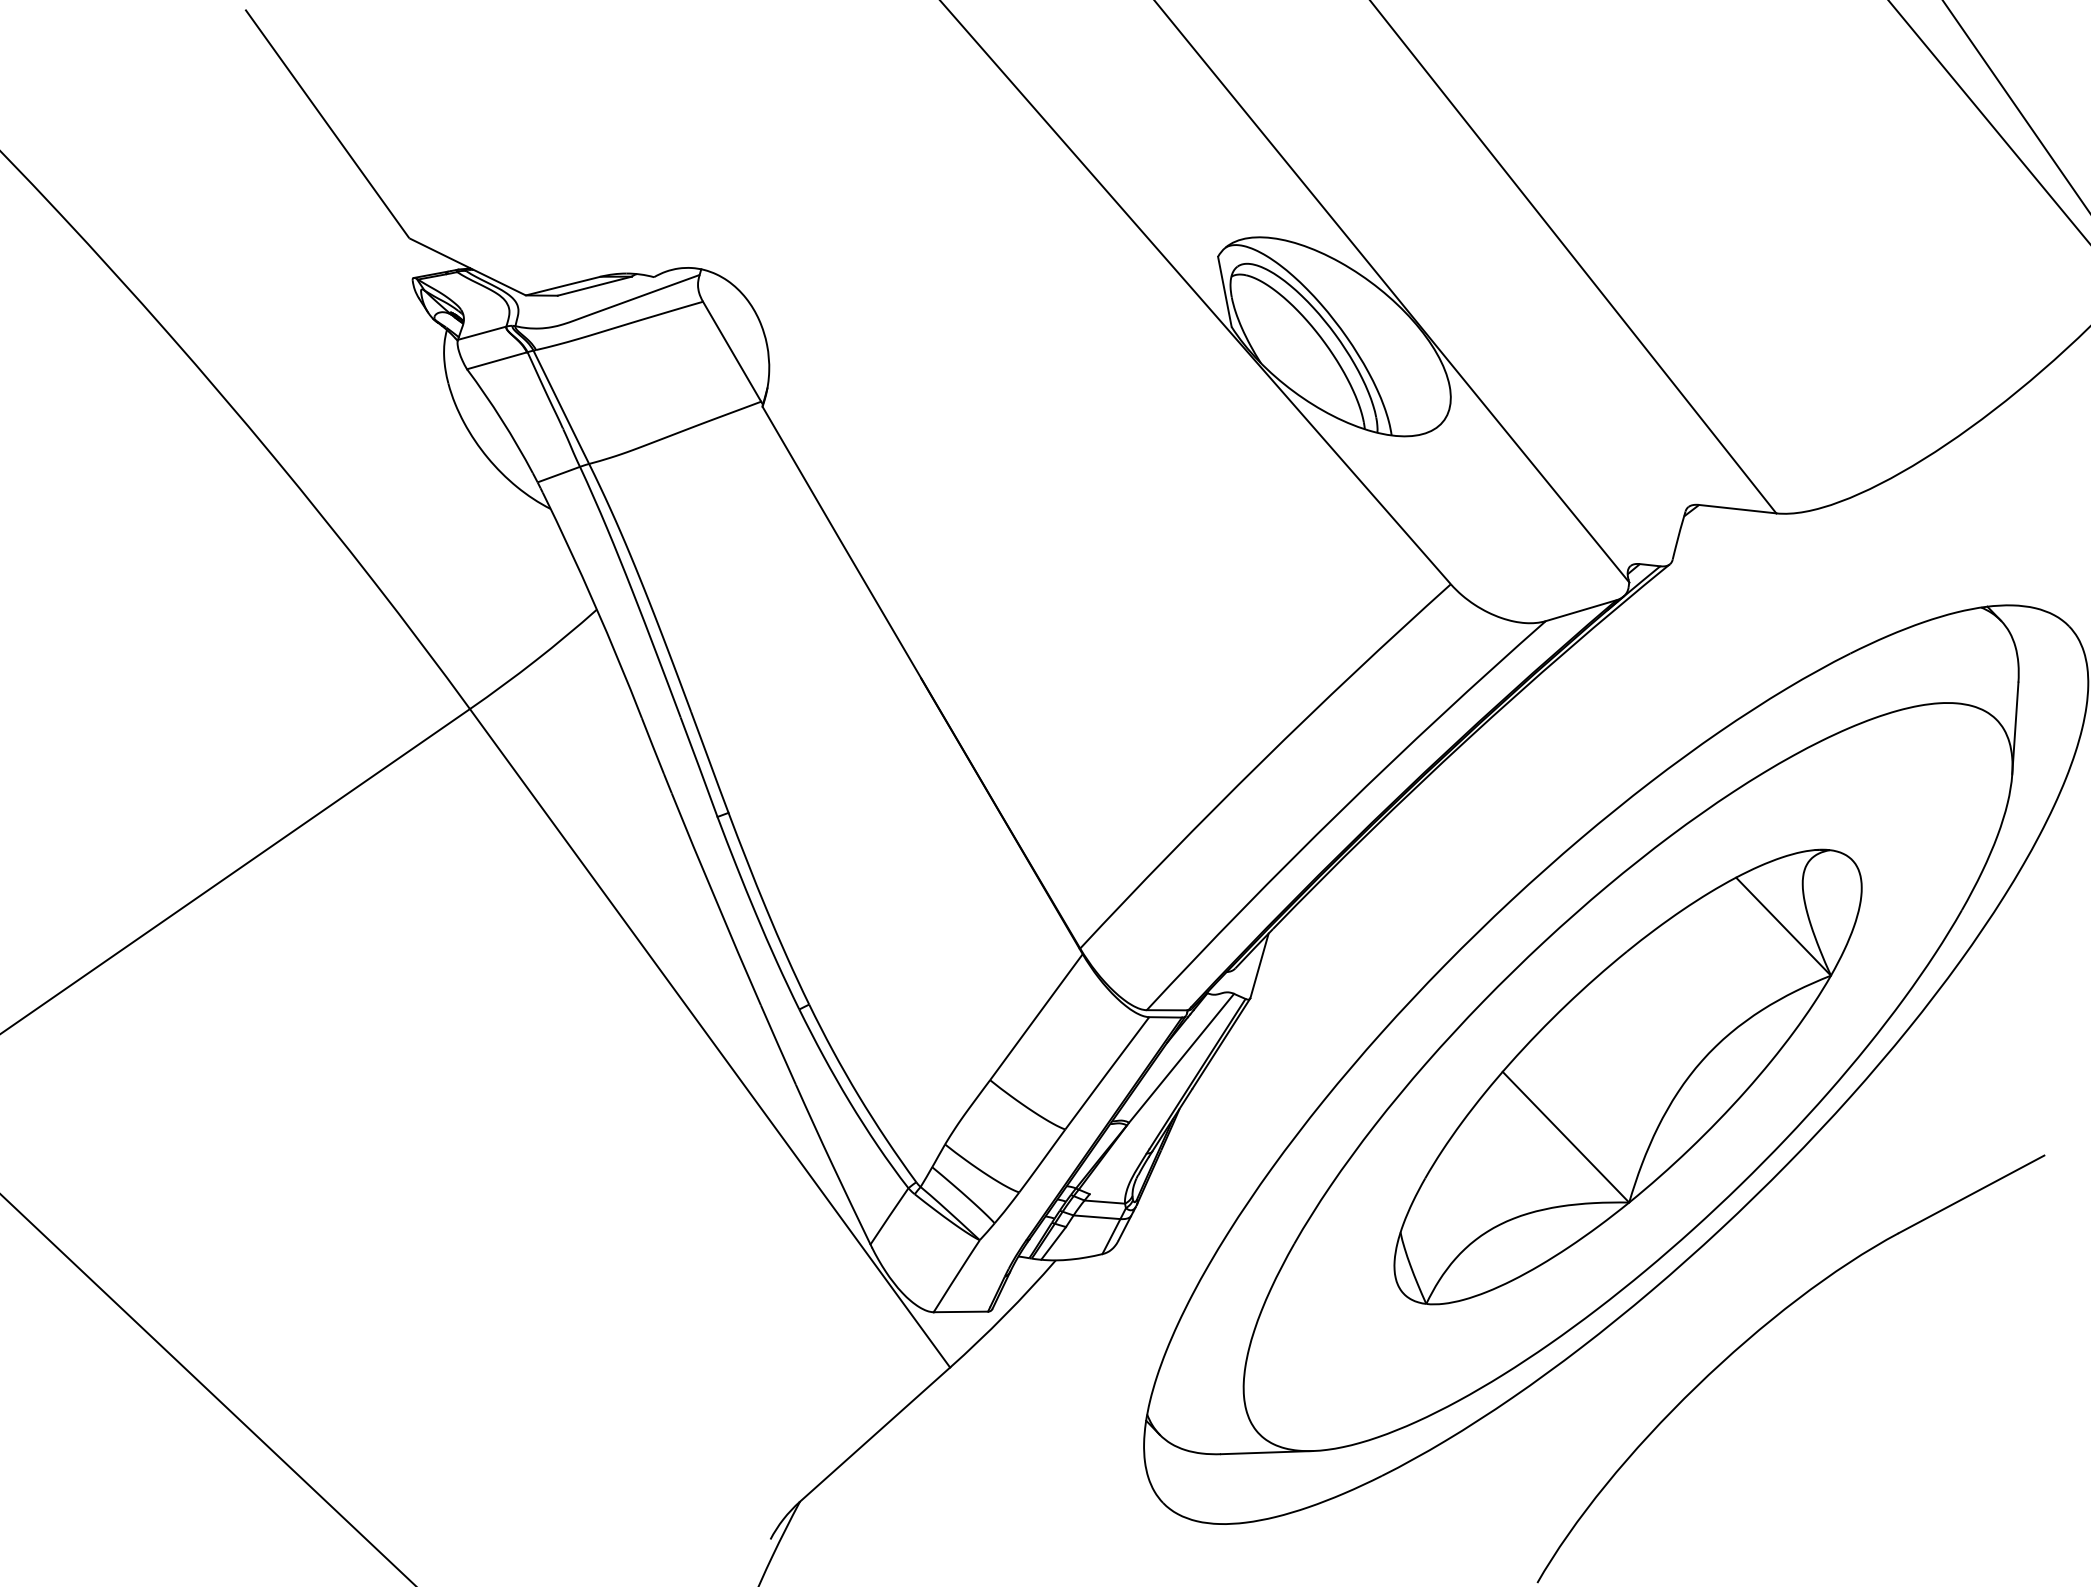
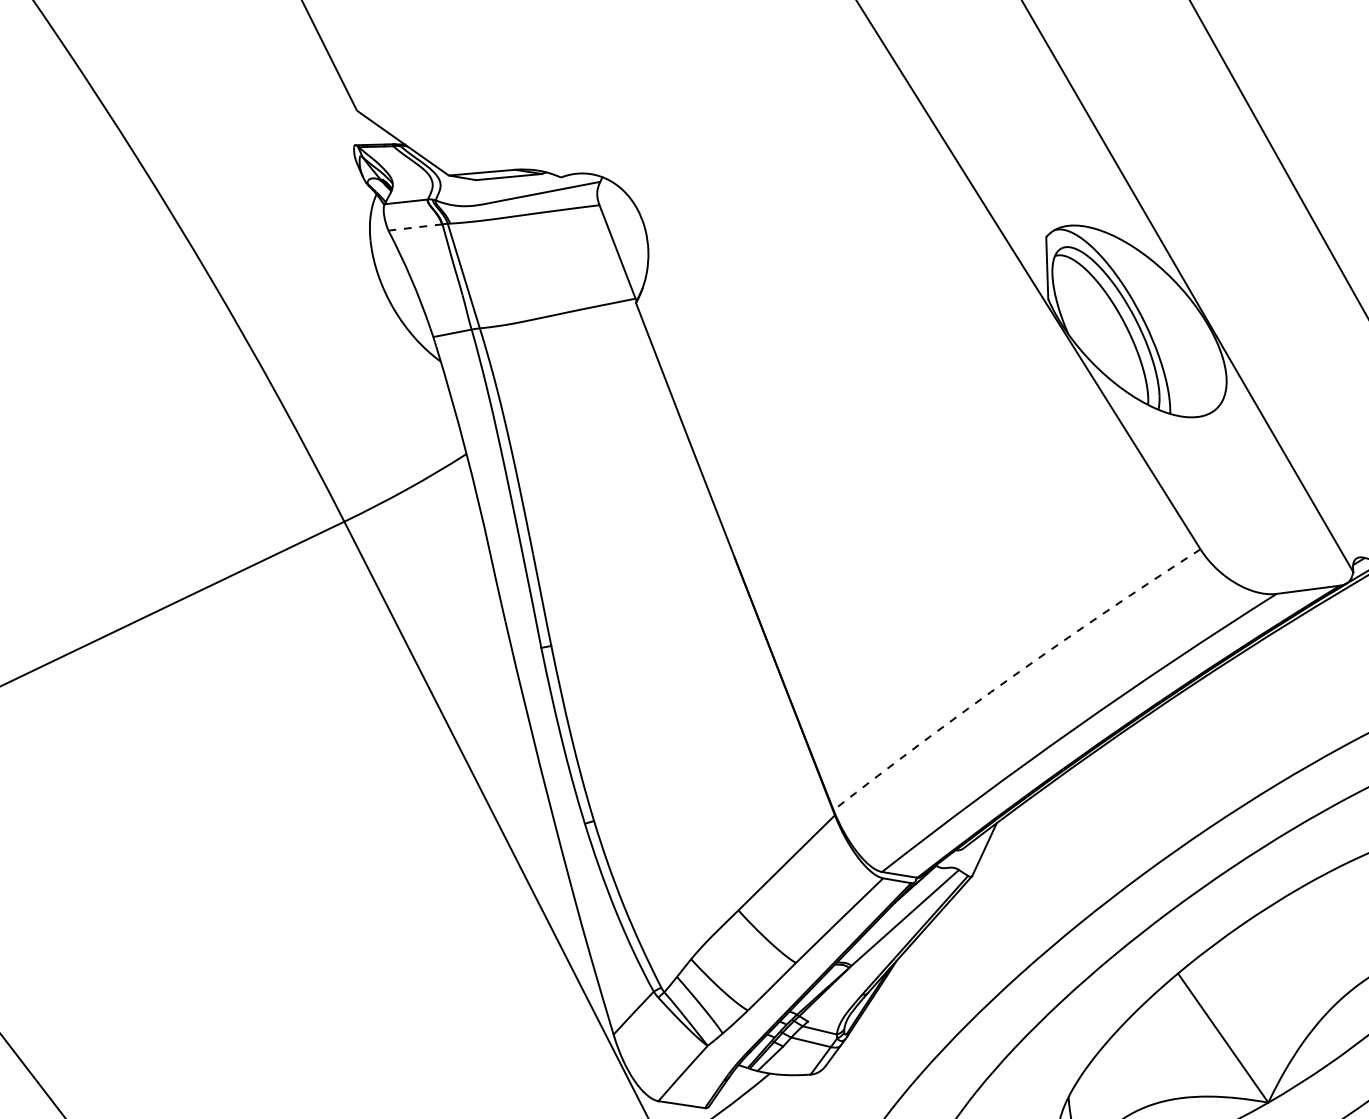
line: (497, 360) -> (415, 227), solid -> dashed
arc: (1261, 762) -> (1014, 675), solid -> dashed

